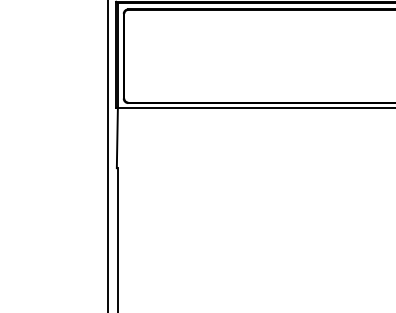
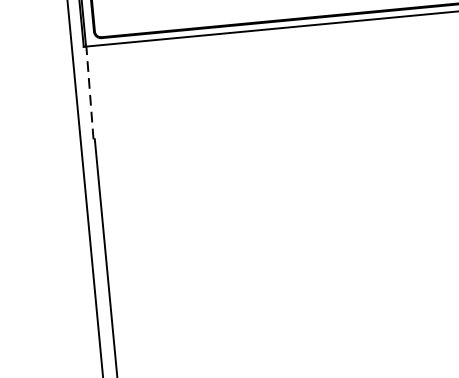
line: (117, 137) -> (90, 92), solid -> dashed

